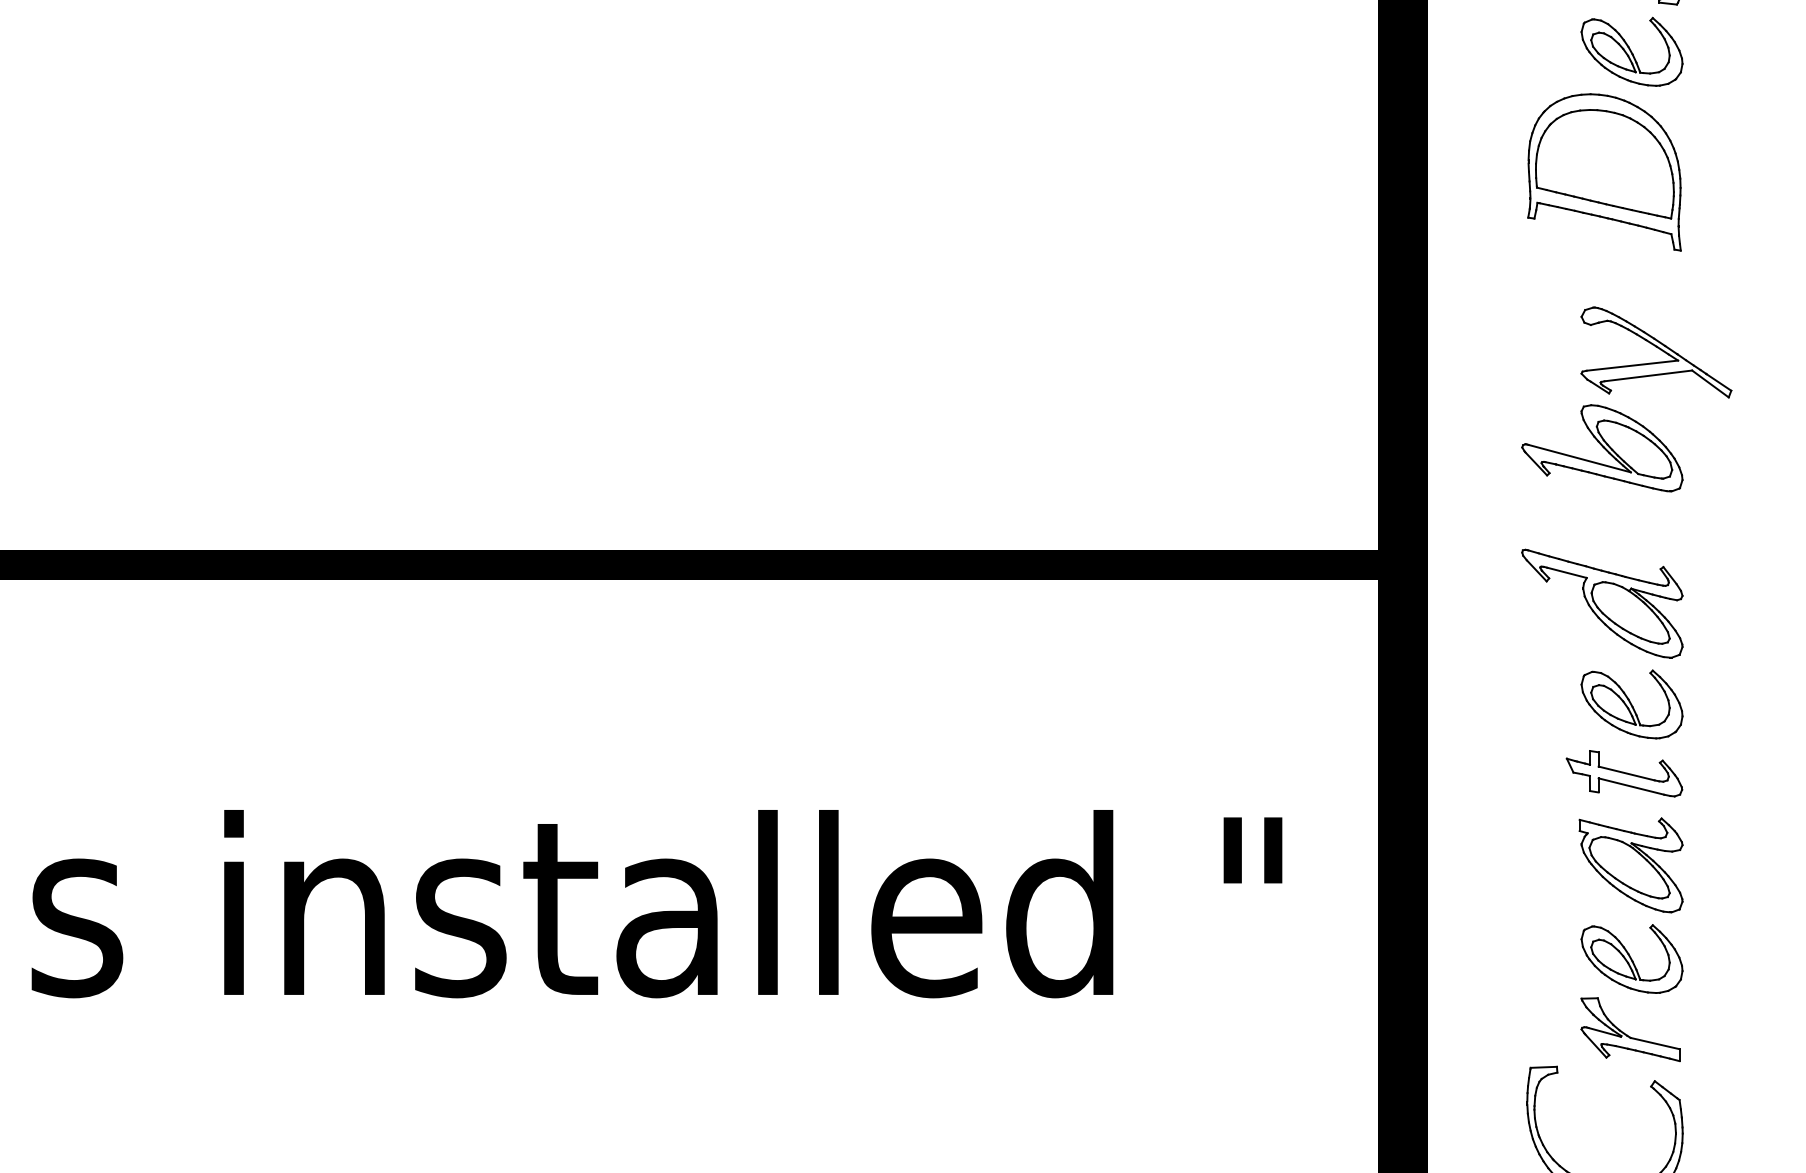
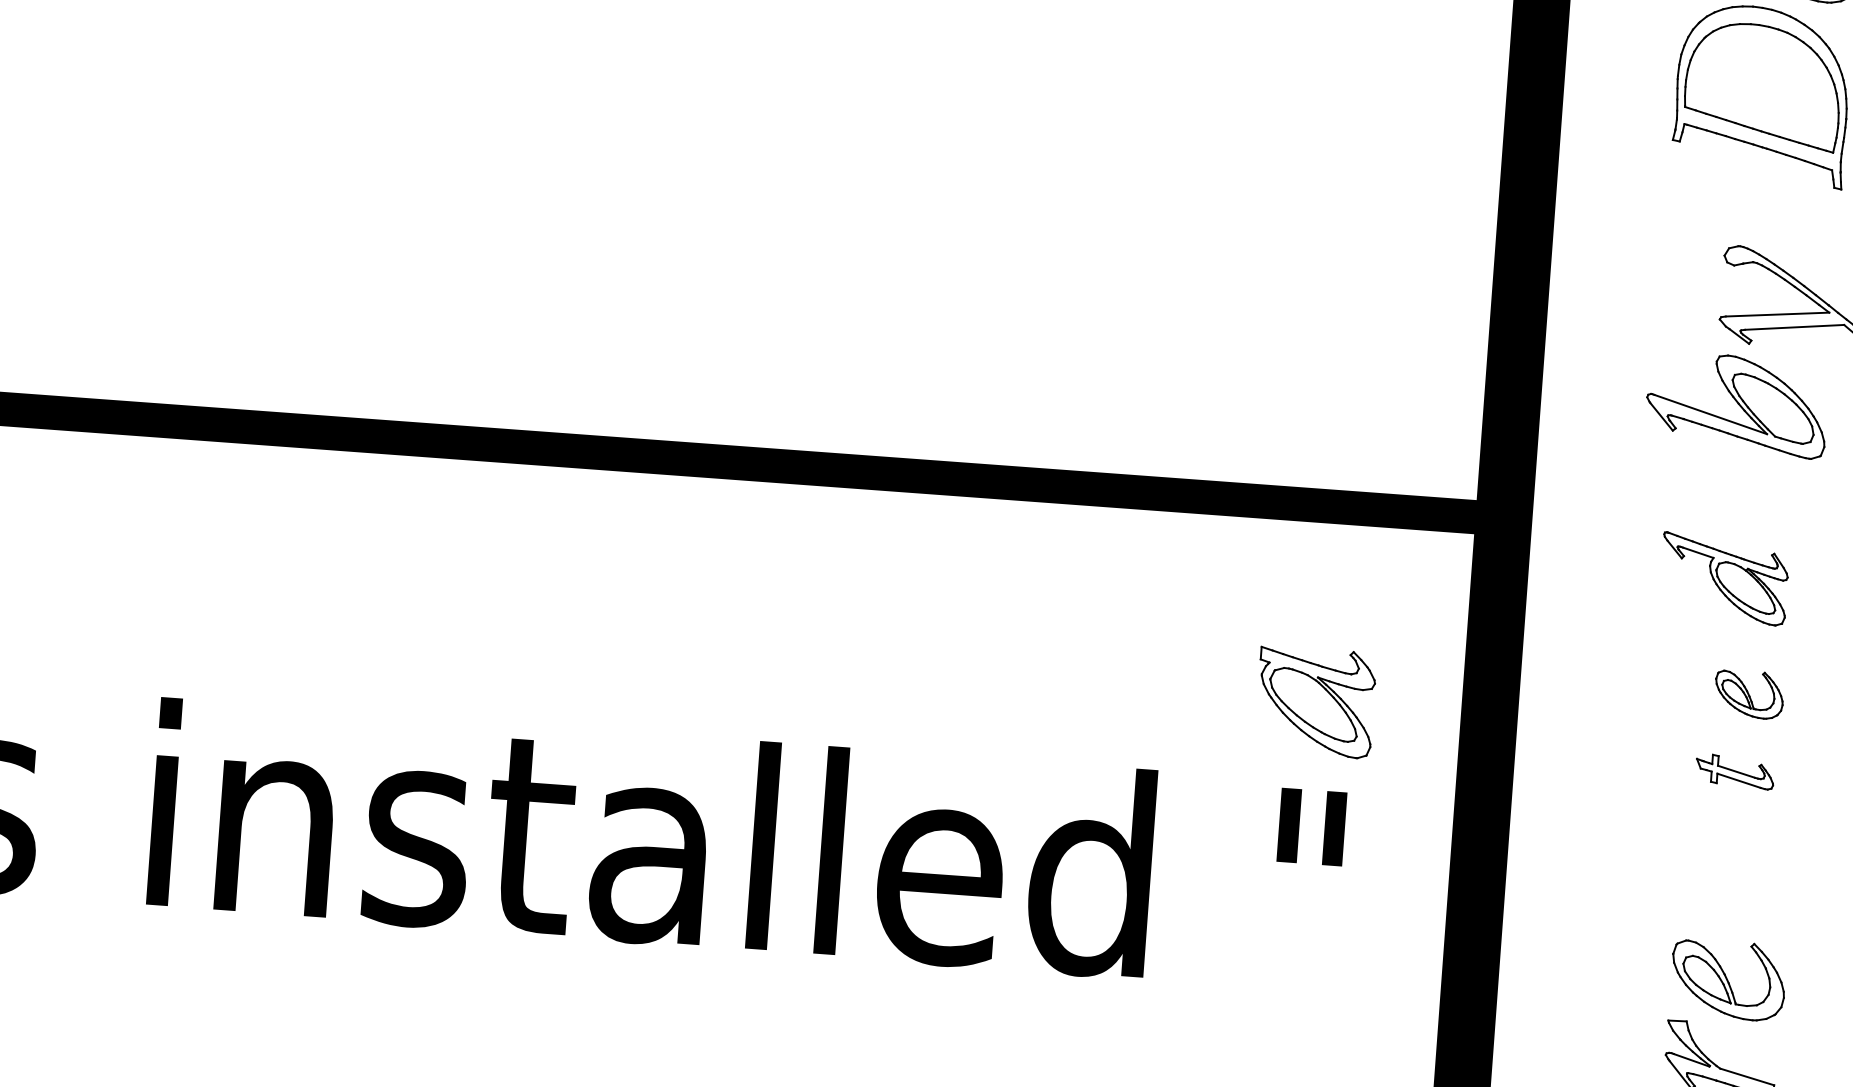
part: (1602, 603) -> (1724, 578), size x0.7
part: (1631, 704) -> (1748, 694), size x0.6
part: (1624, 773) -> (1735, 771), size x0.6
part: (1630, 865) -> (1314, 702), moved

